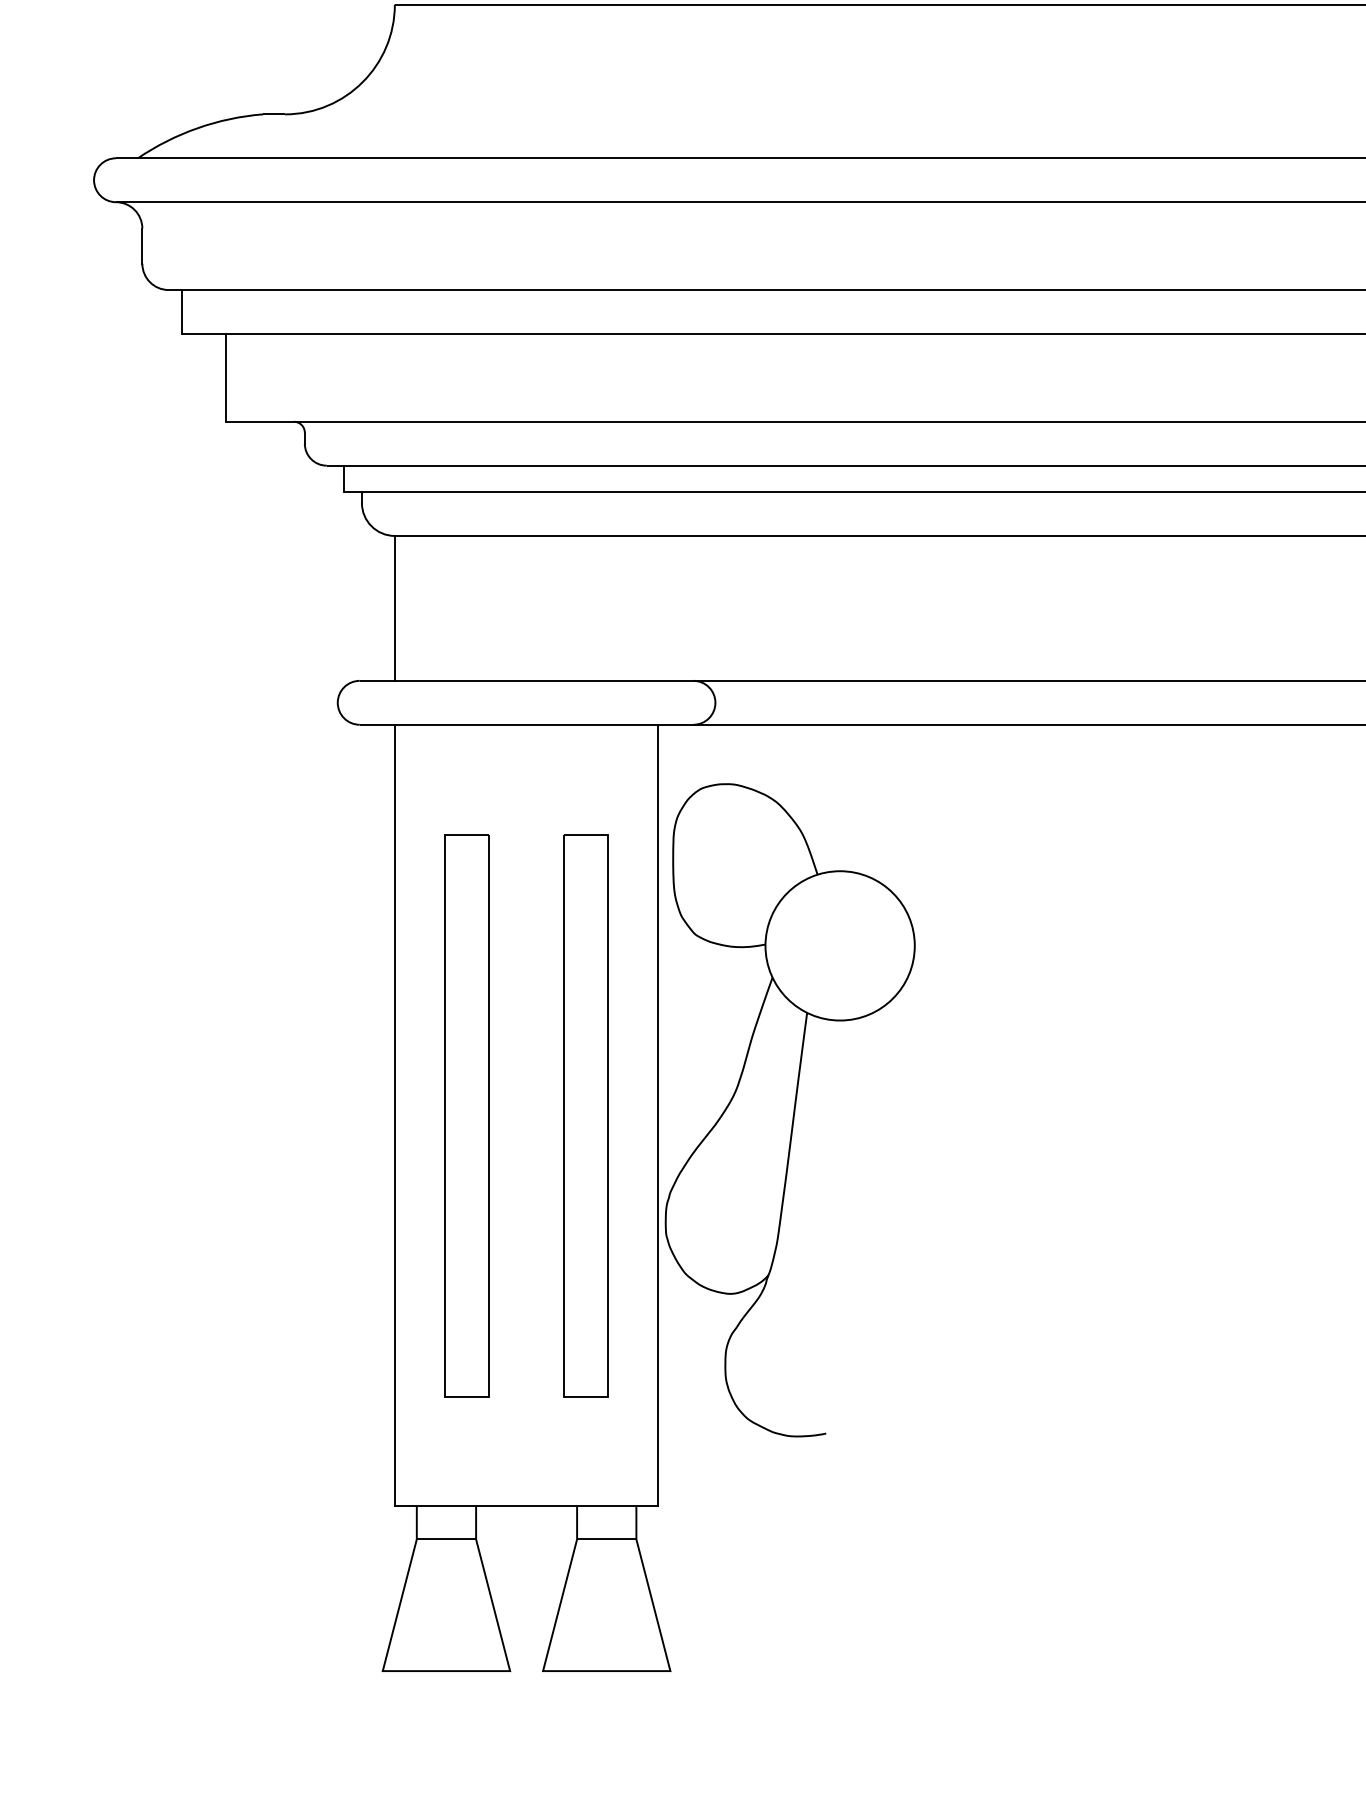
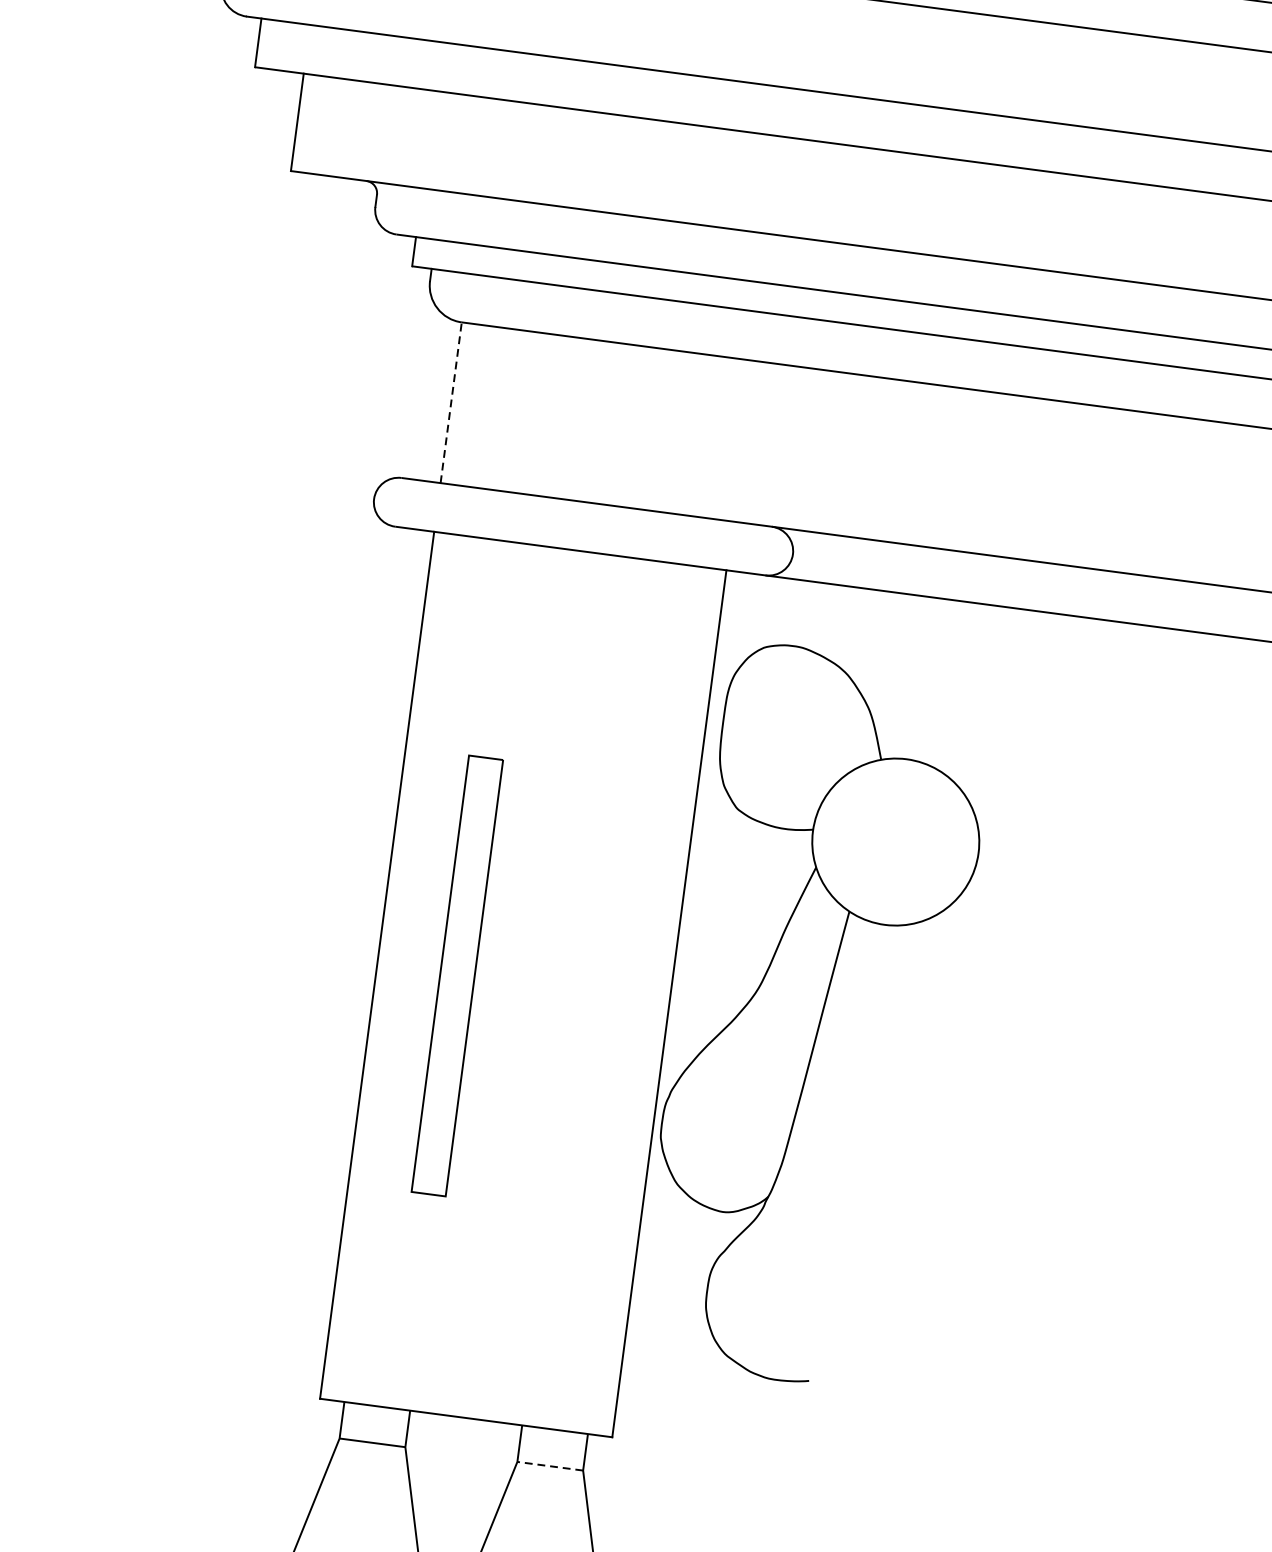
line: (394, 607) -> (450, 401), solid -> dashed
part: (466, 1115) -> (456, 975), size x0.7
part: (585, 1115) -> (588, 993), removed
line: (606, 1539) -> (549, 1466), solid -> dashed

